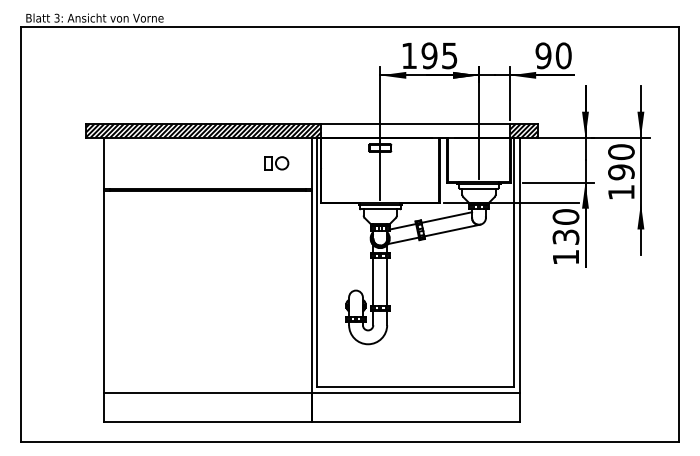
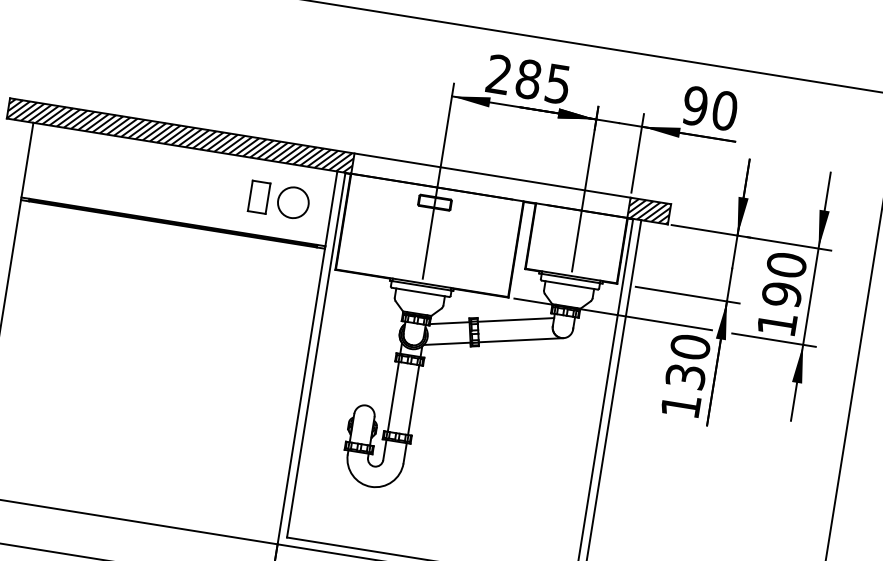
text: (419, 55) -> (513, 76), 195 -> 285
part: (276, 163) -> (279, 200), size x1.67
line: (620, 203) -> (773, 340), added

